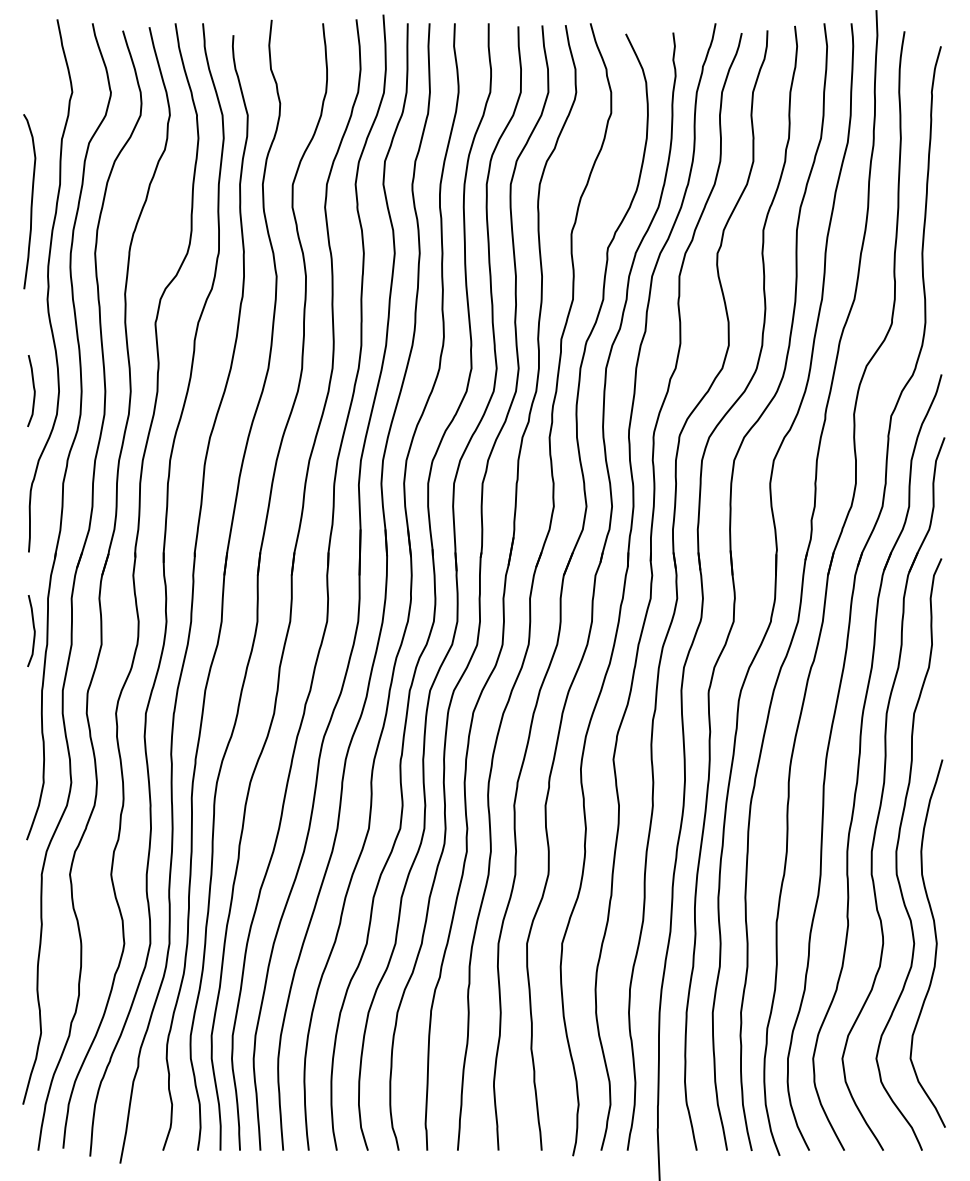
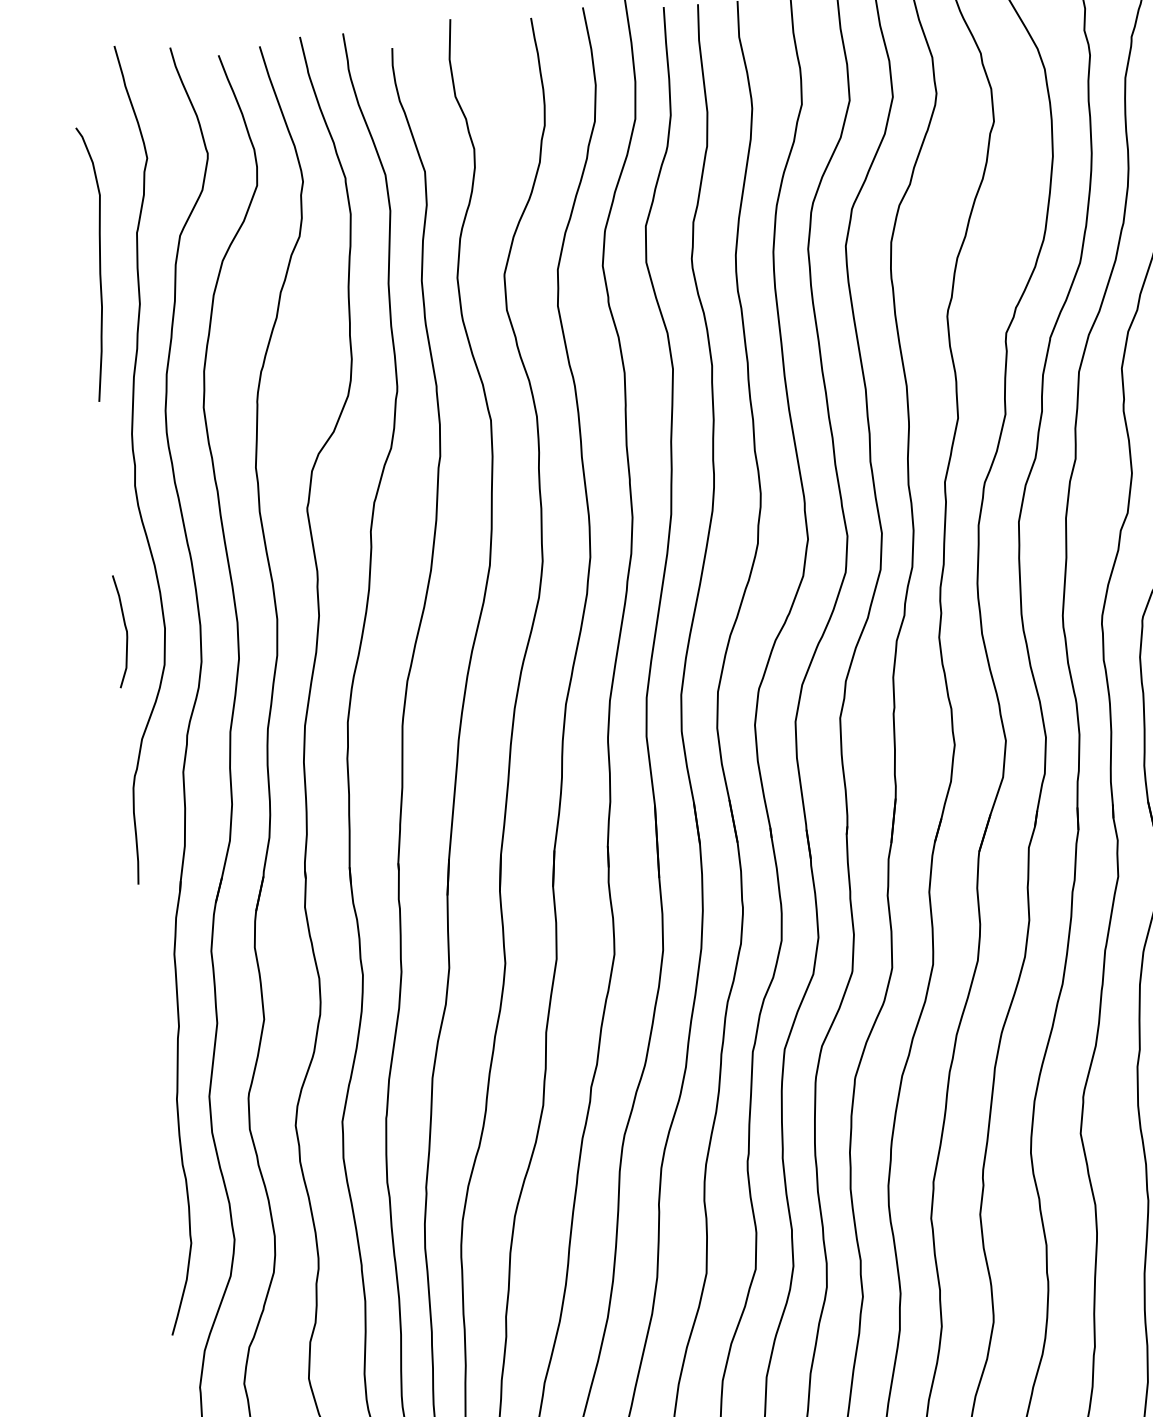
curve: (31, 201) -> (99, 263), moved
curve: (33, 631) -> (155, 1007), removed

